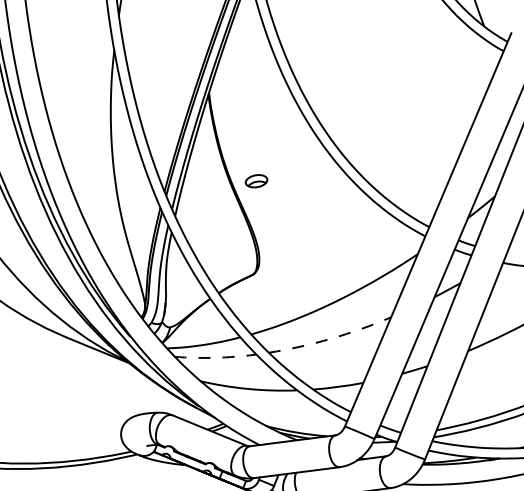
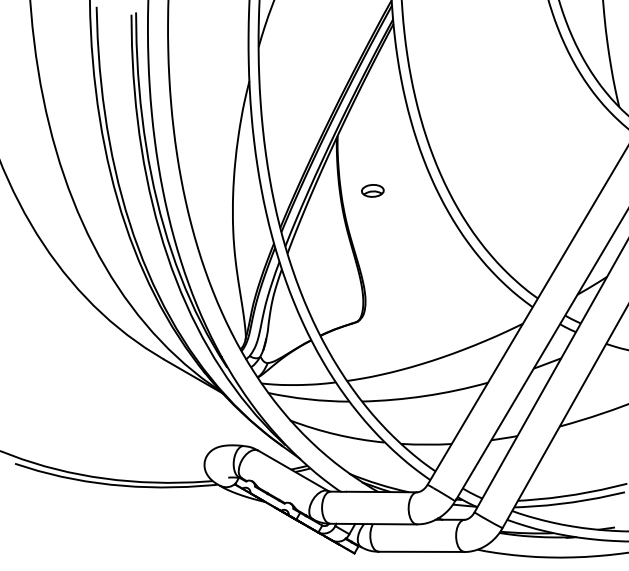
part: (256, 180) -> (372, 190), moved
arc: (331, 339) -> (425, 396), dashed -> solid
arc: (215, 357) -> (308, 399), dashed -> solid

